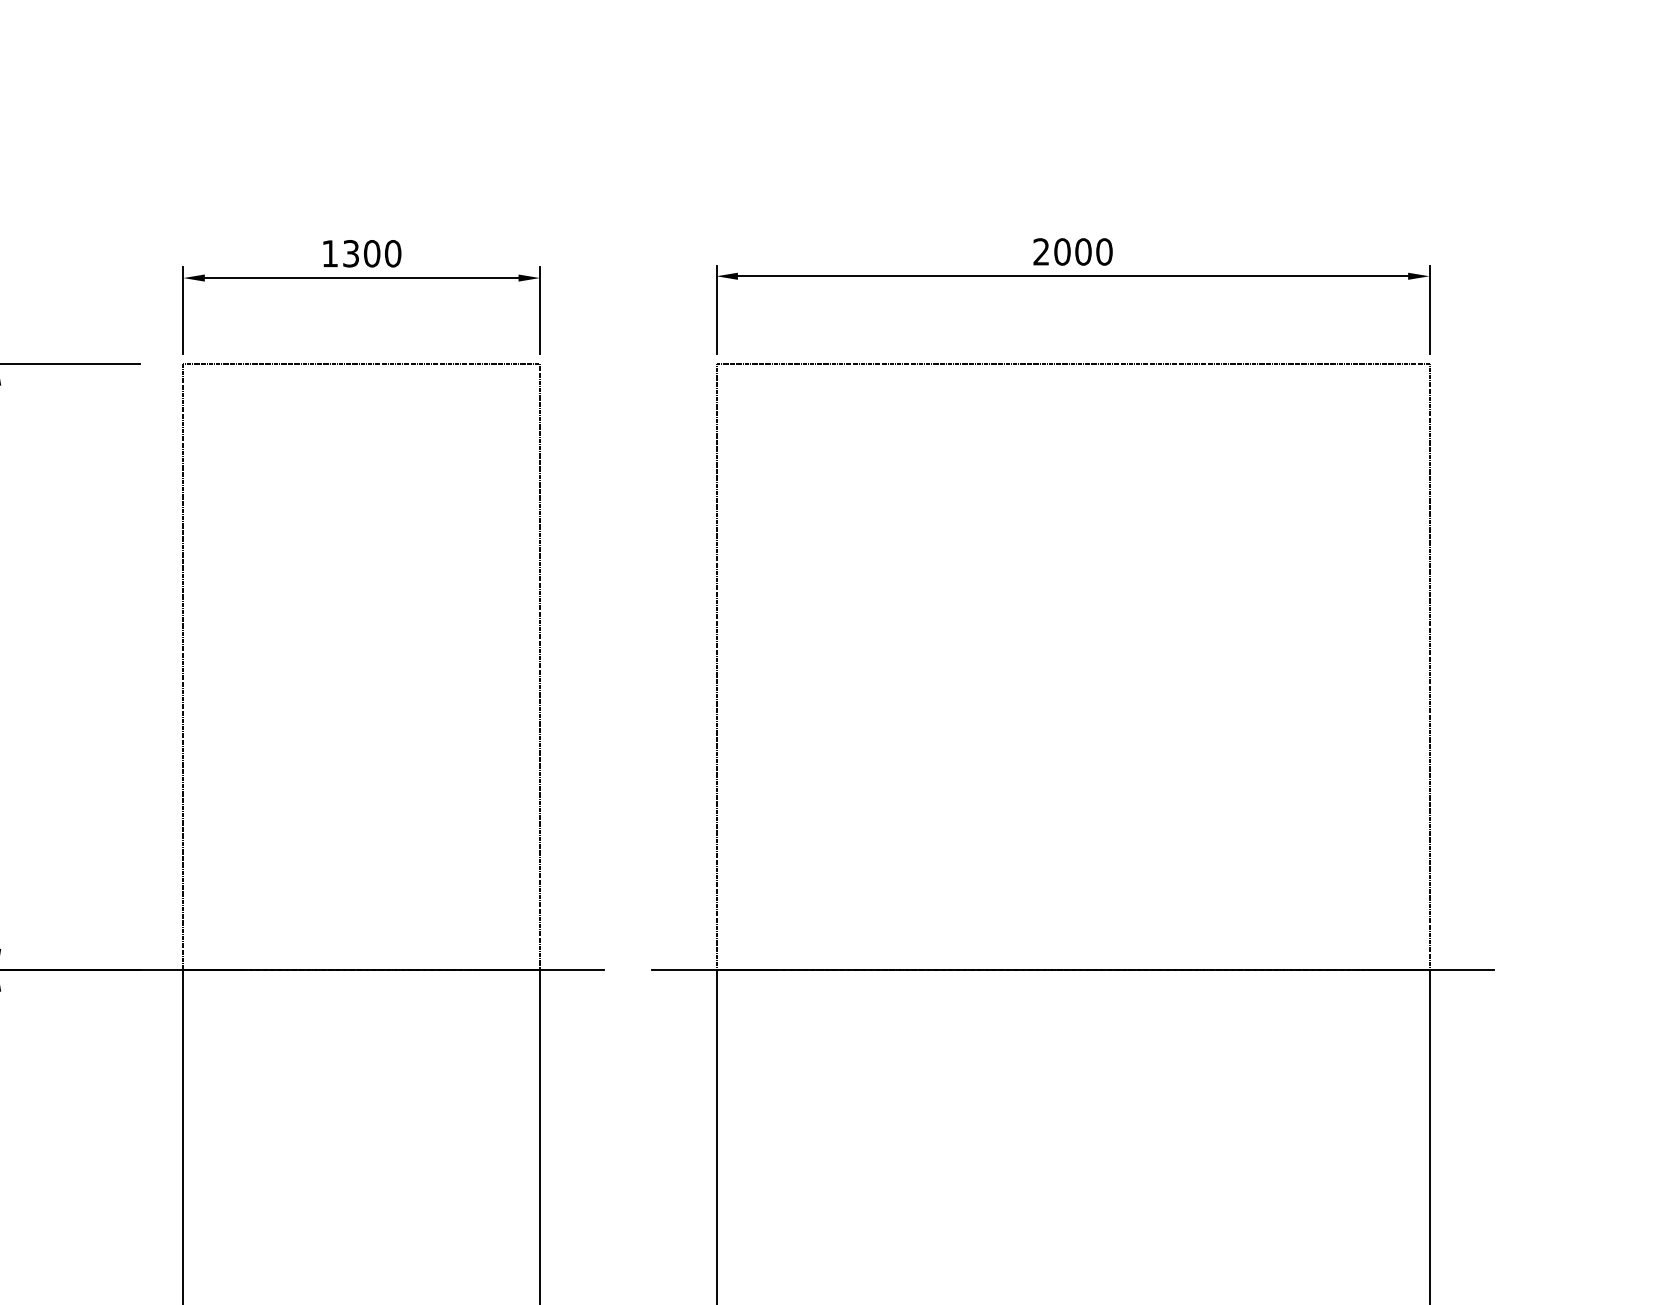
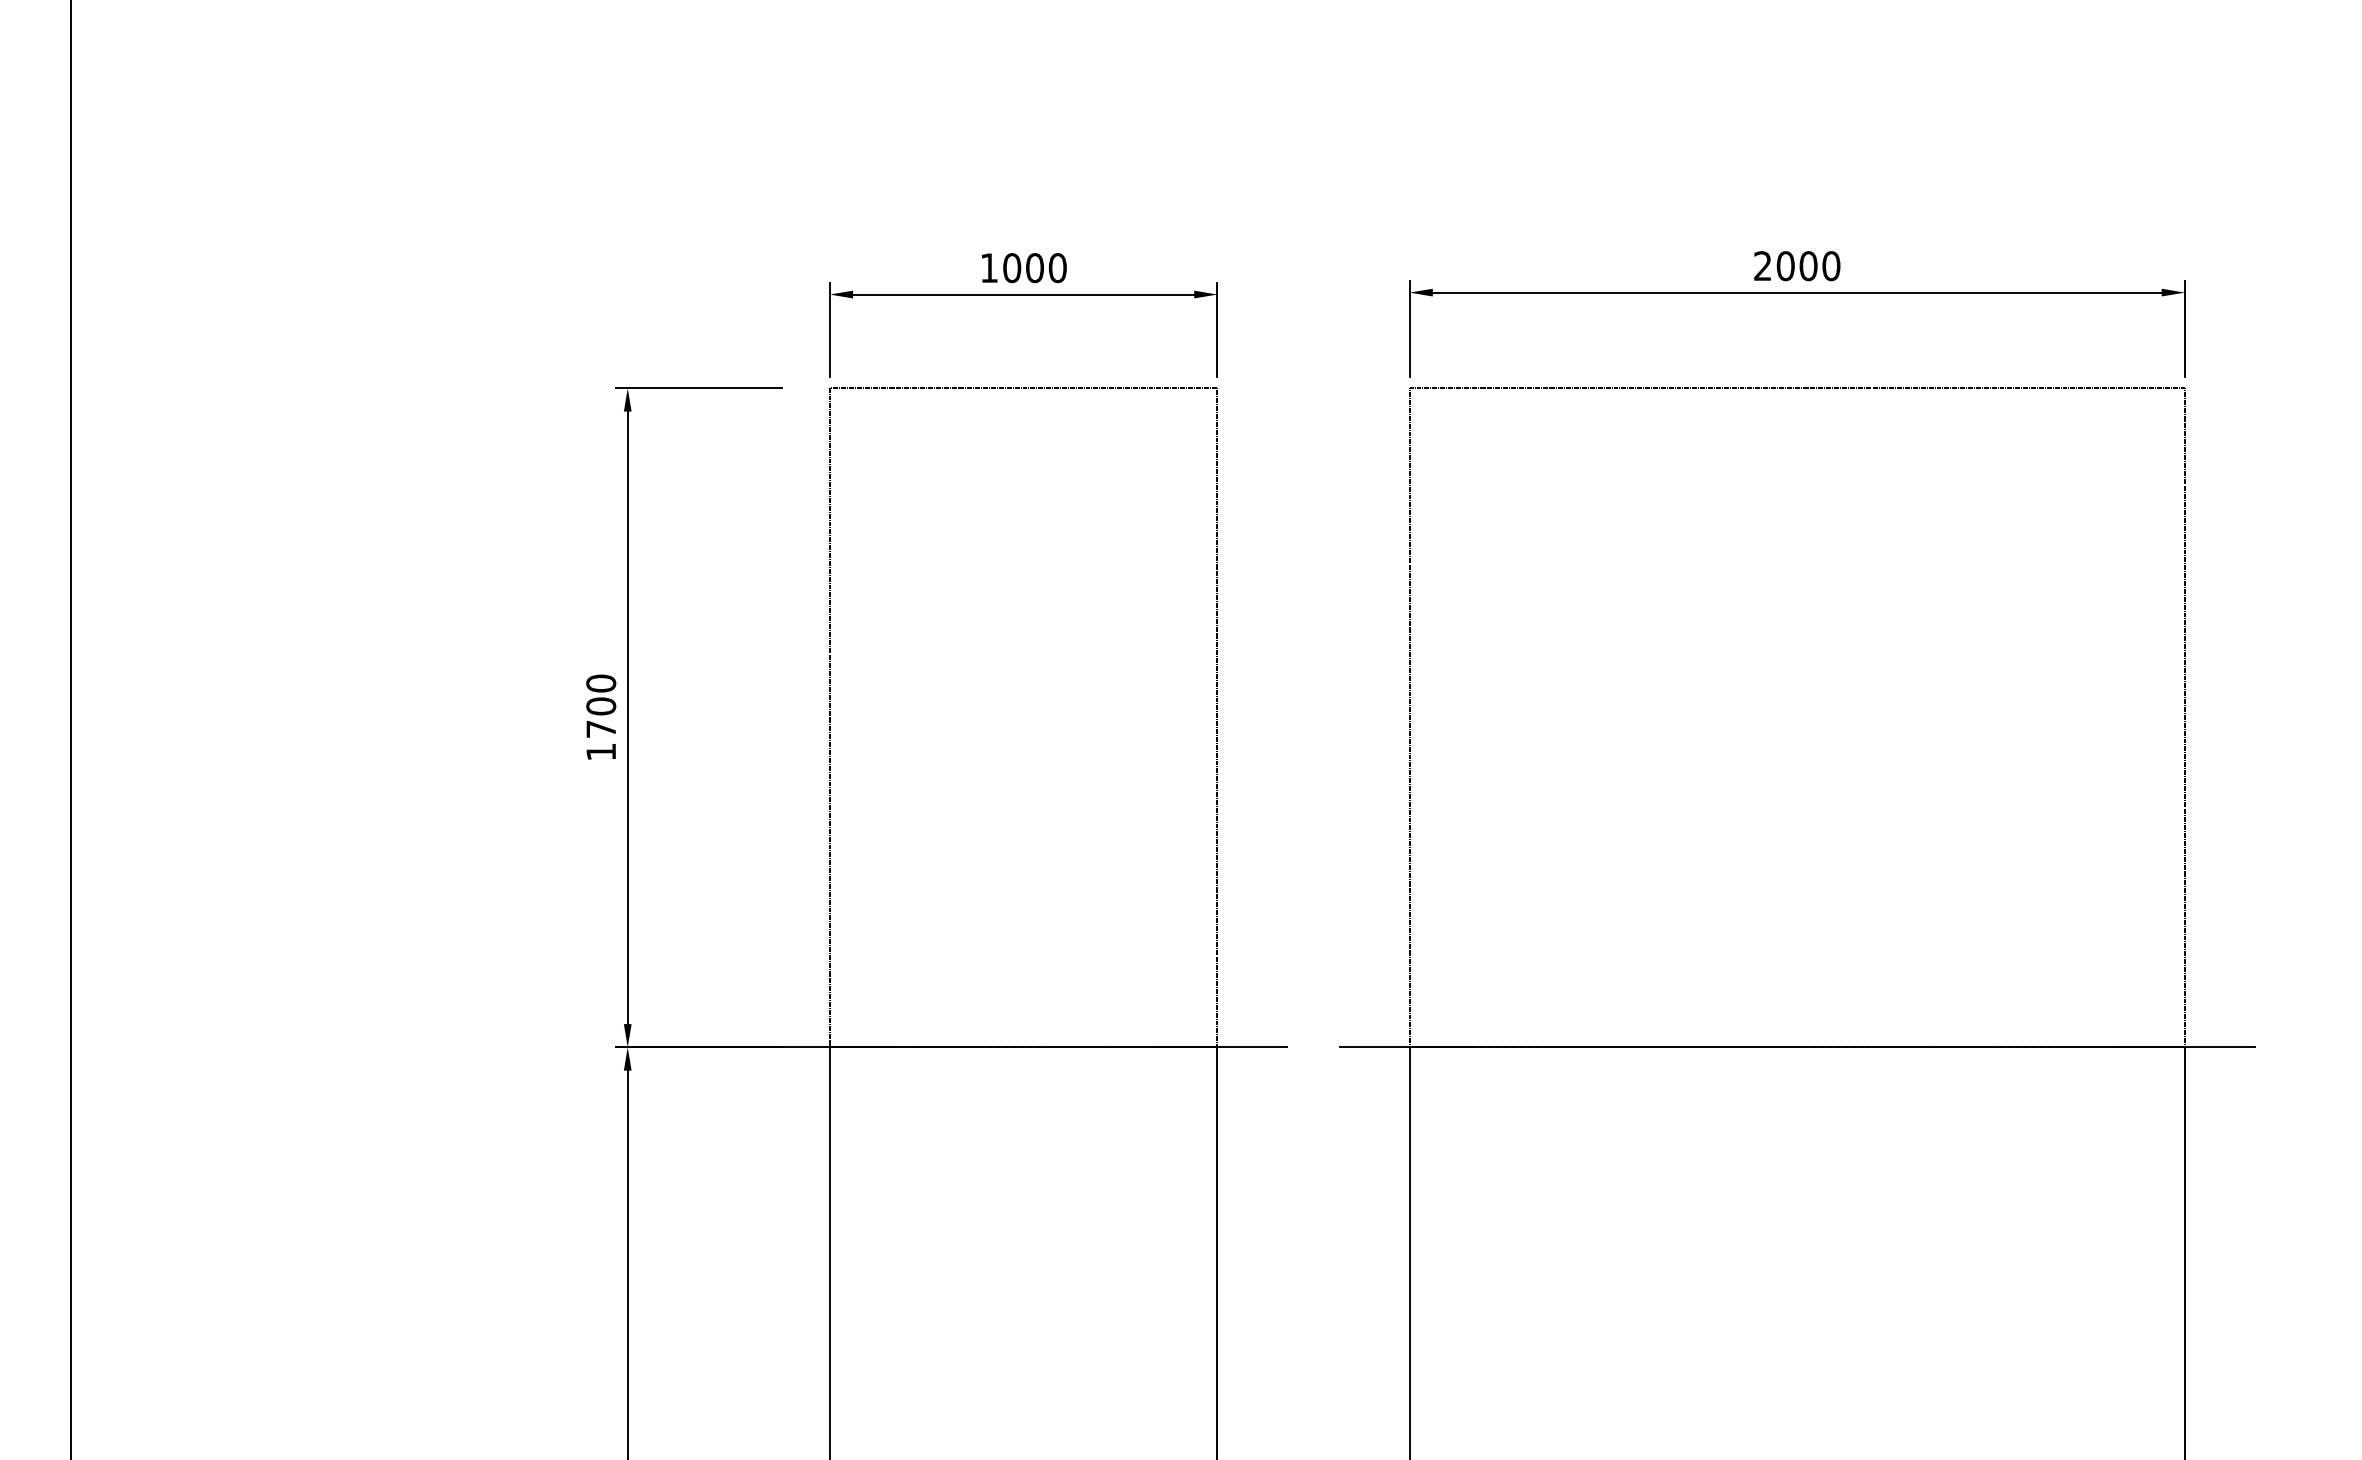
text: (351, 254) -> (1012, 268), 1300 -> 1000

